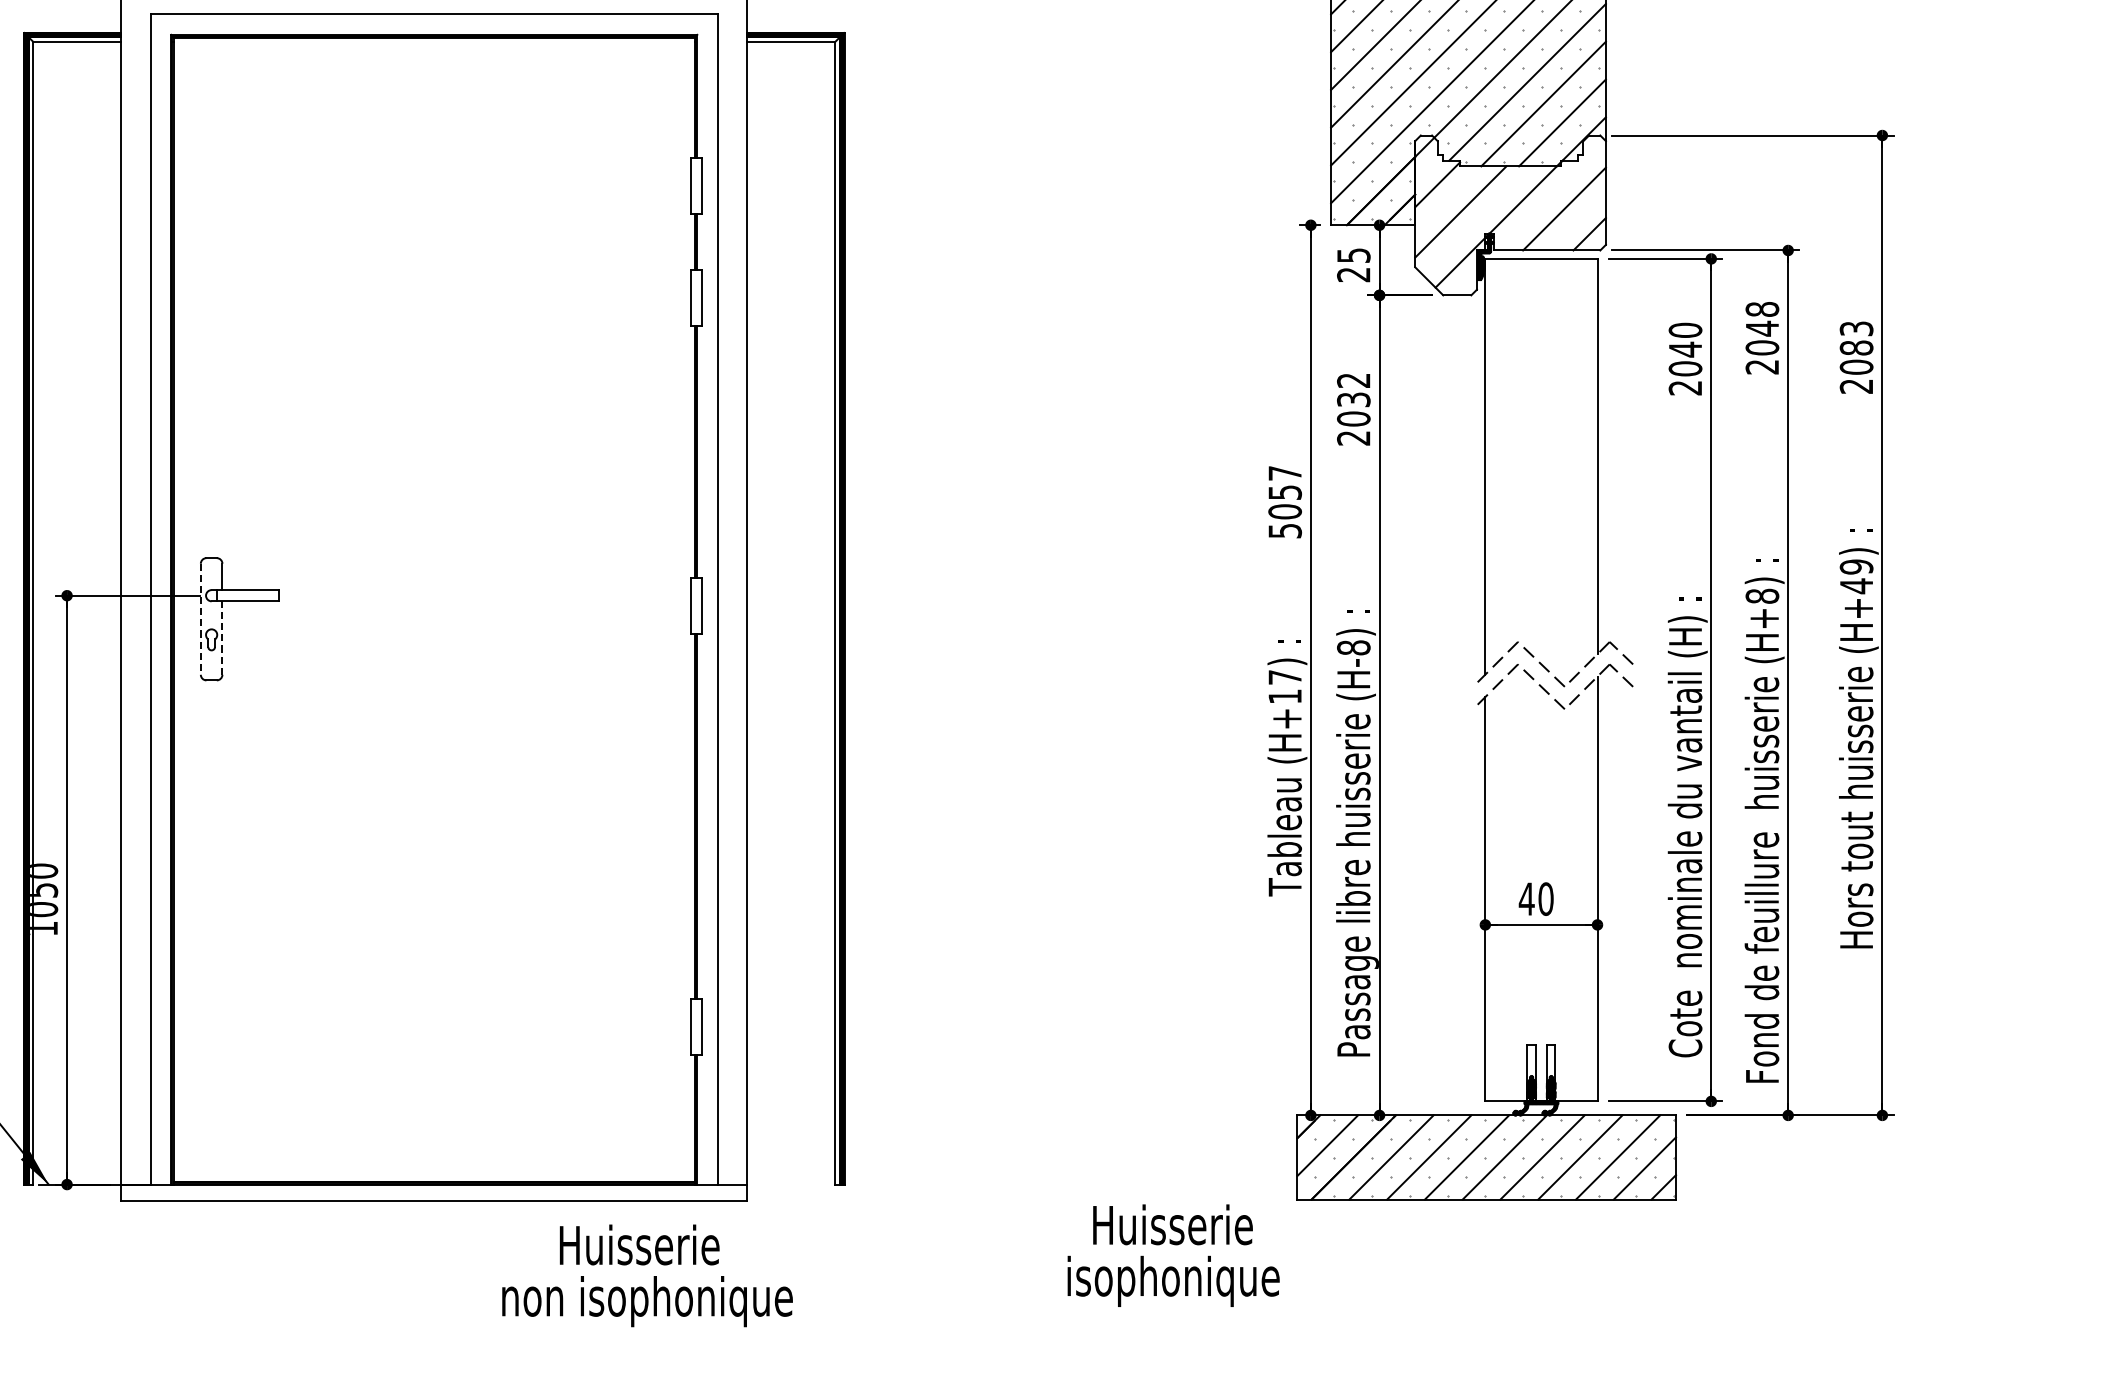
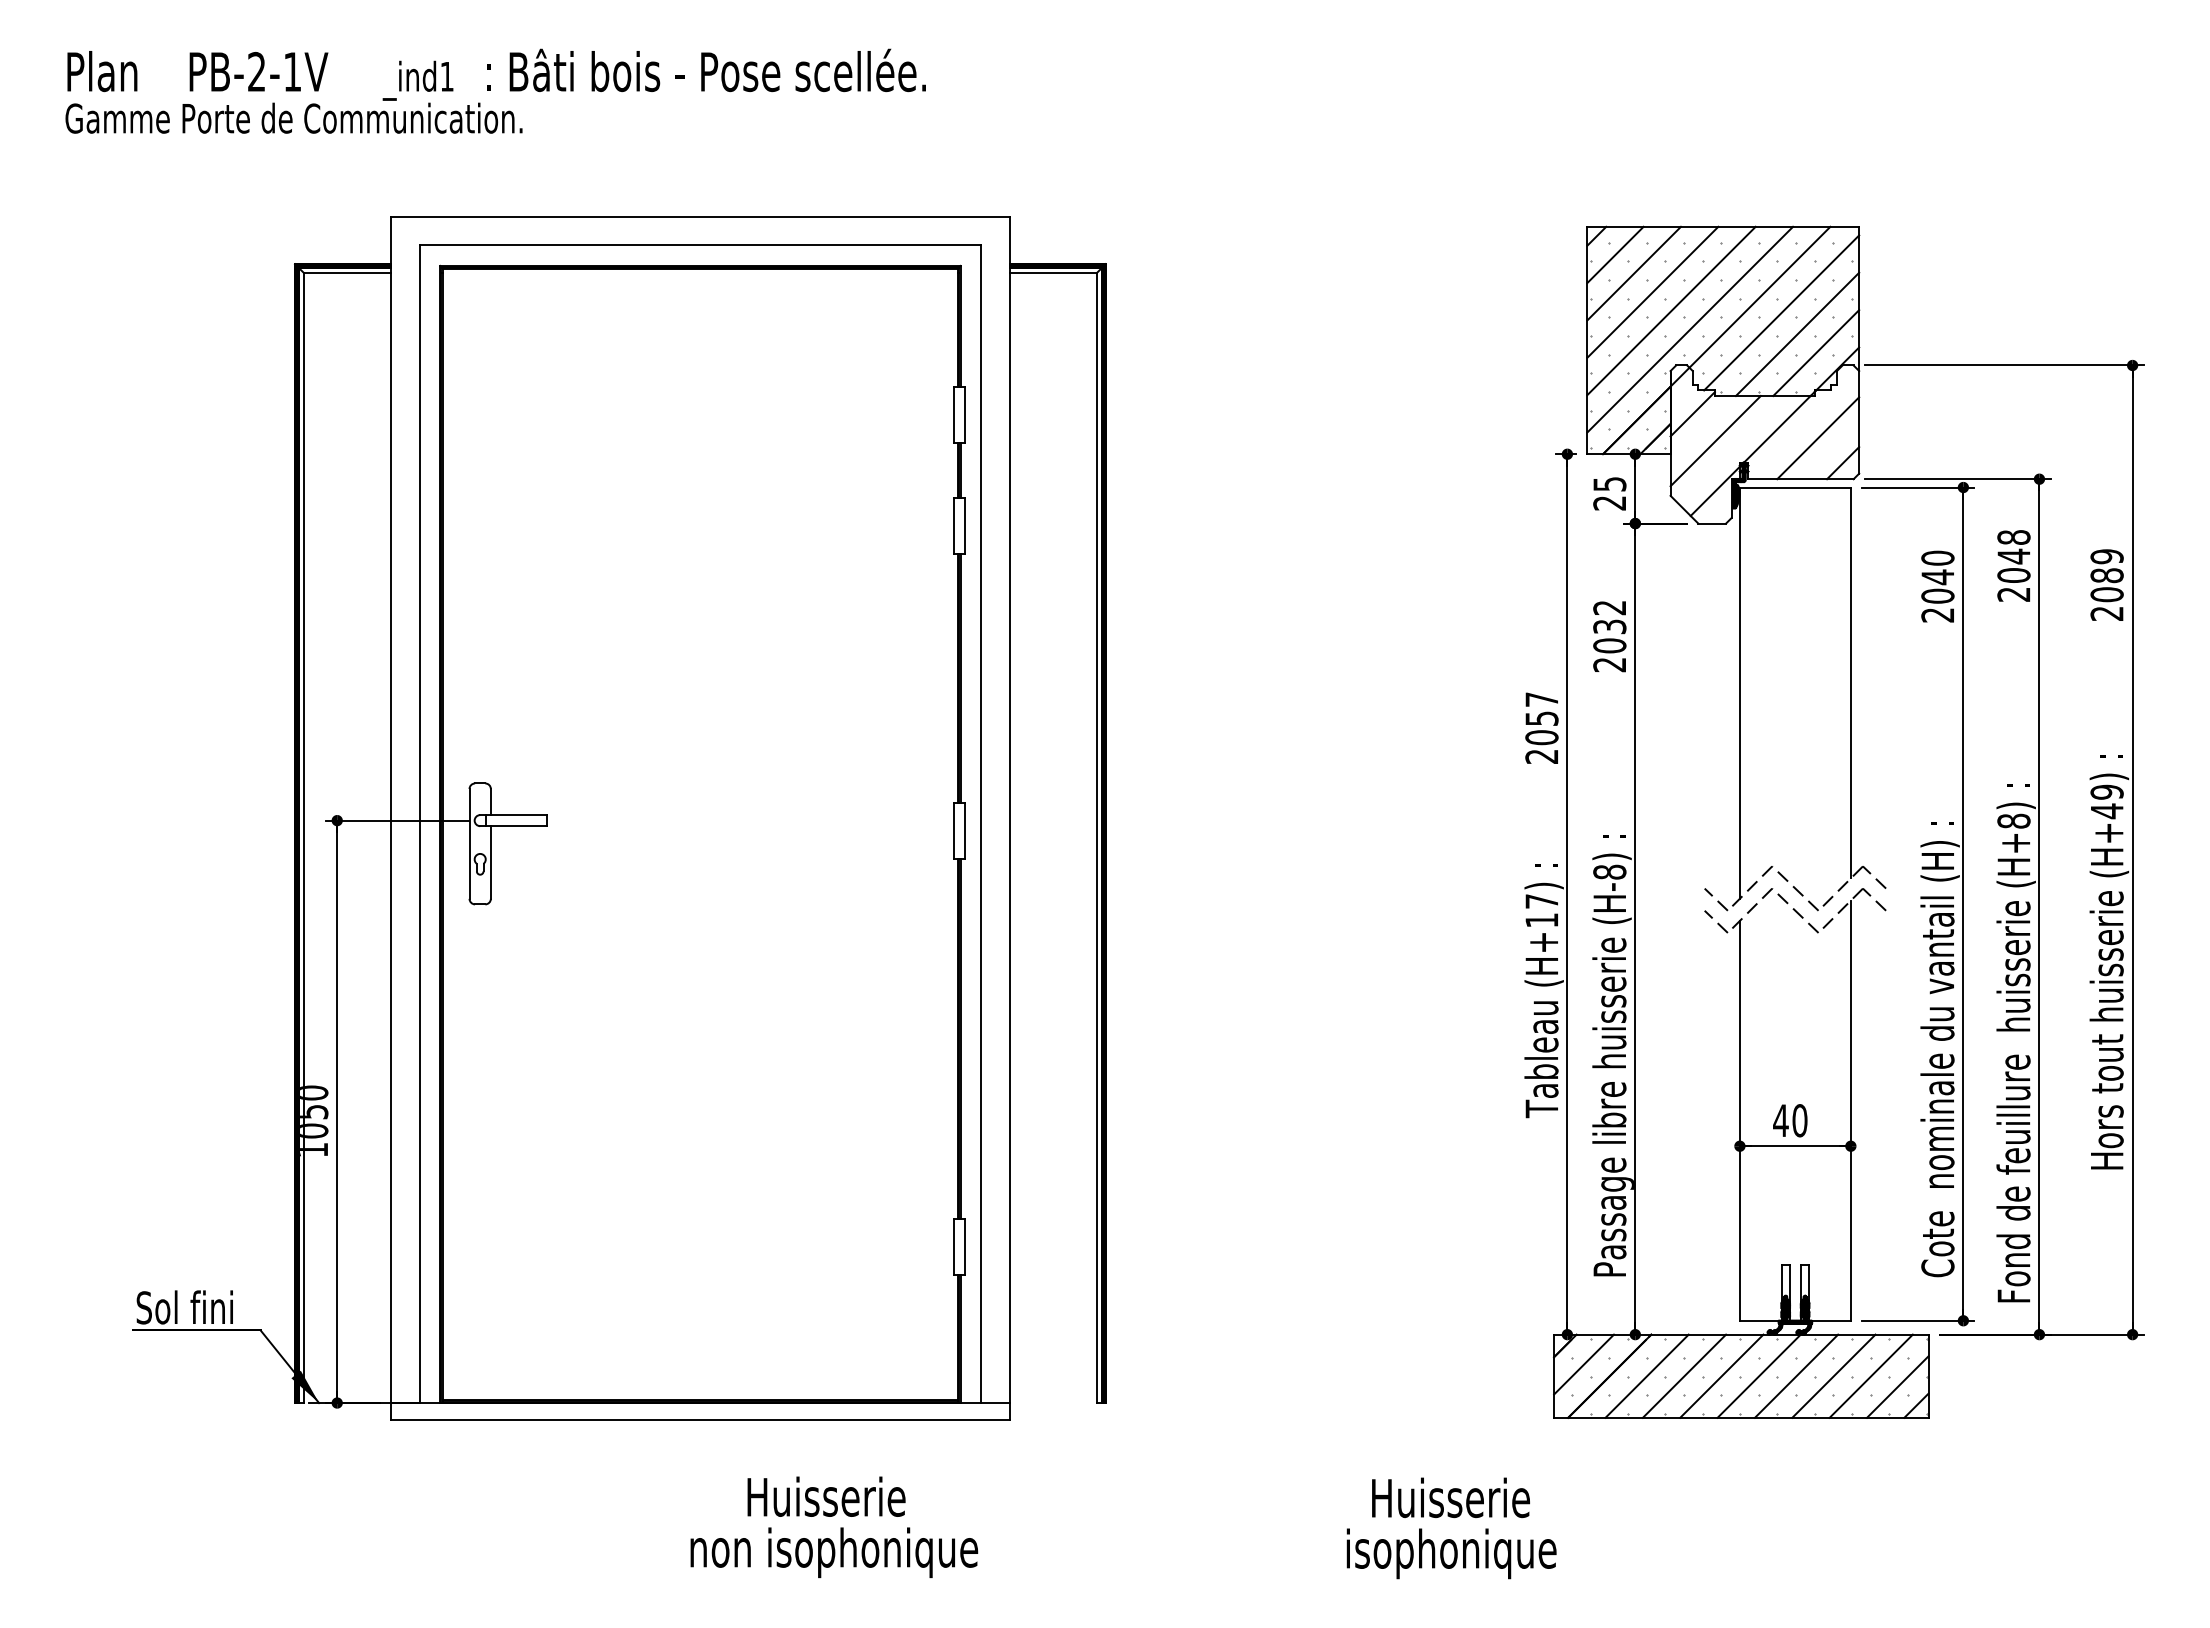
text: (1855, 328) -> (2106, 556), 2083 -> 2089
text: (1284, 530) -> (1541, 756), 5057 -> 2057
line: (200, 618) -> (469, 843), dashed -> solid
line: (222, 638) -> (490, 862), dashed -> solid
line: (1460, 675) -> (1715, 899), added
line: (1460, 697) -> (1715, 921), added
text: (1173, 1255) -> (1451, 1528), moved
text: (647, 1275) -> (834, 1526), moved

